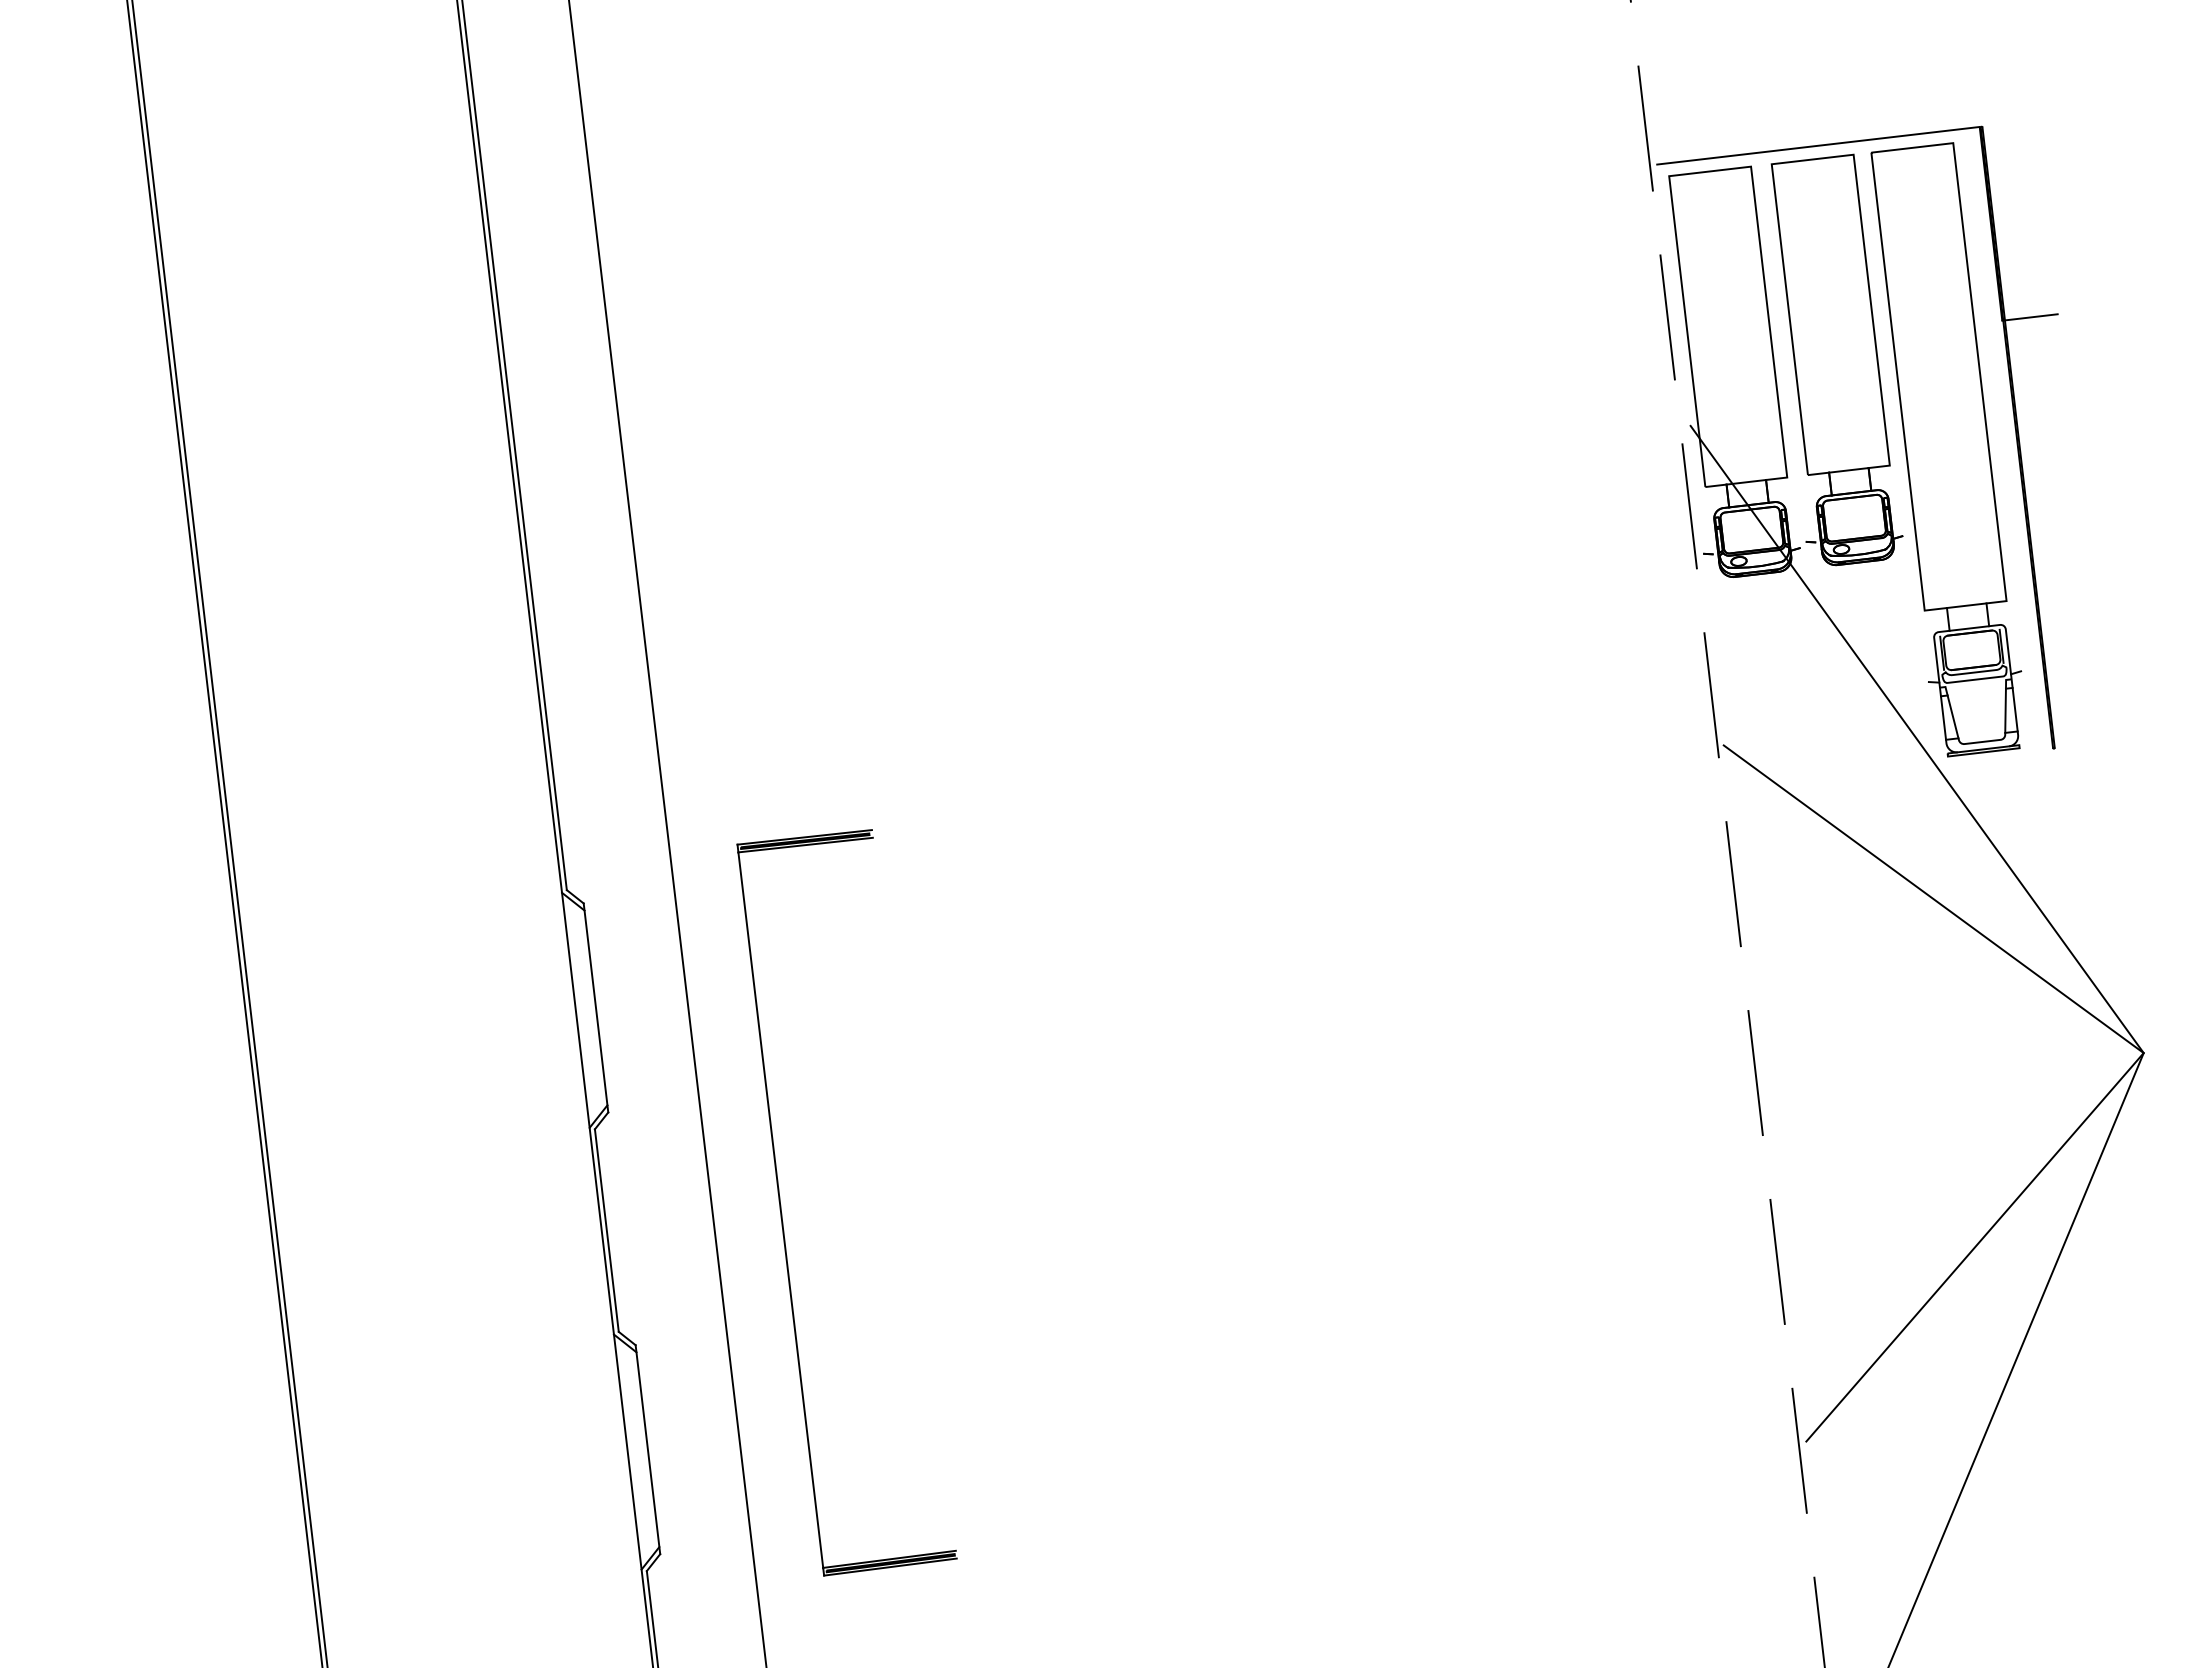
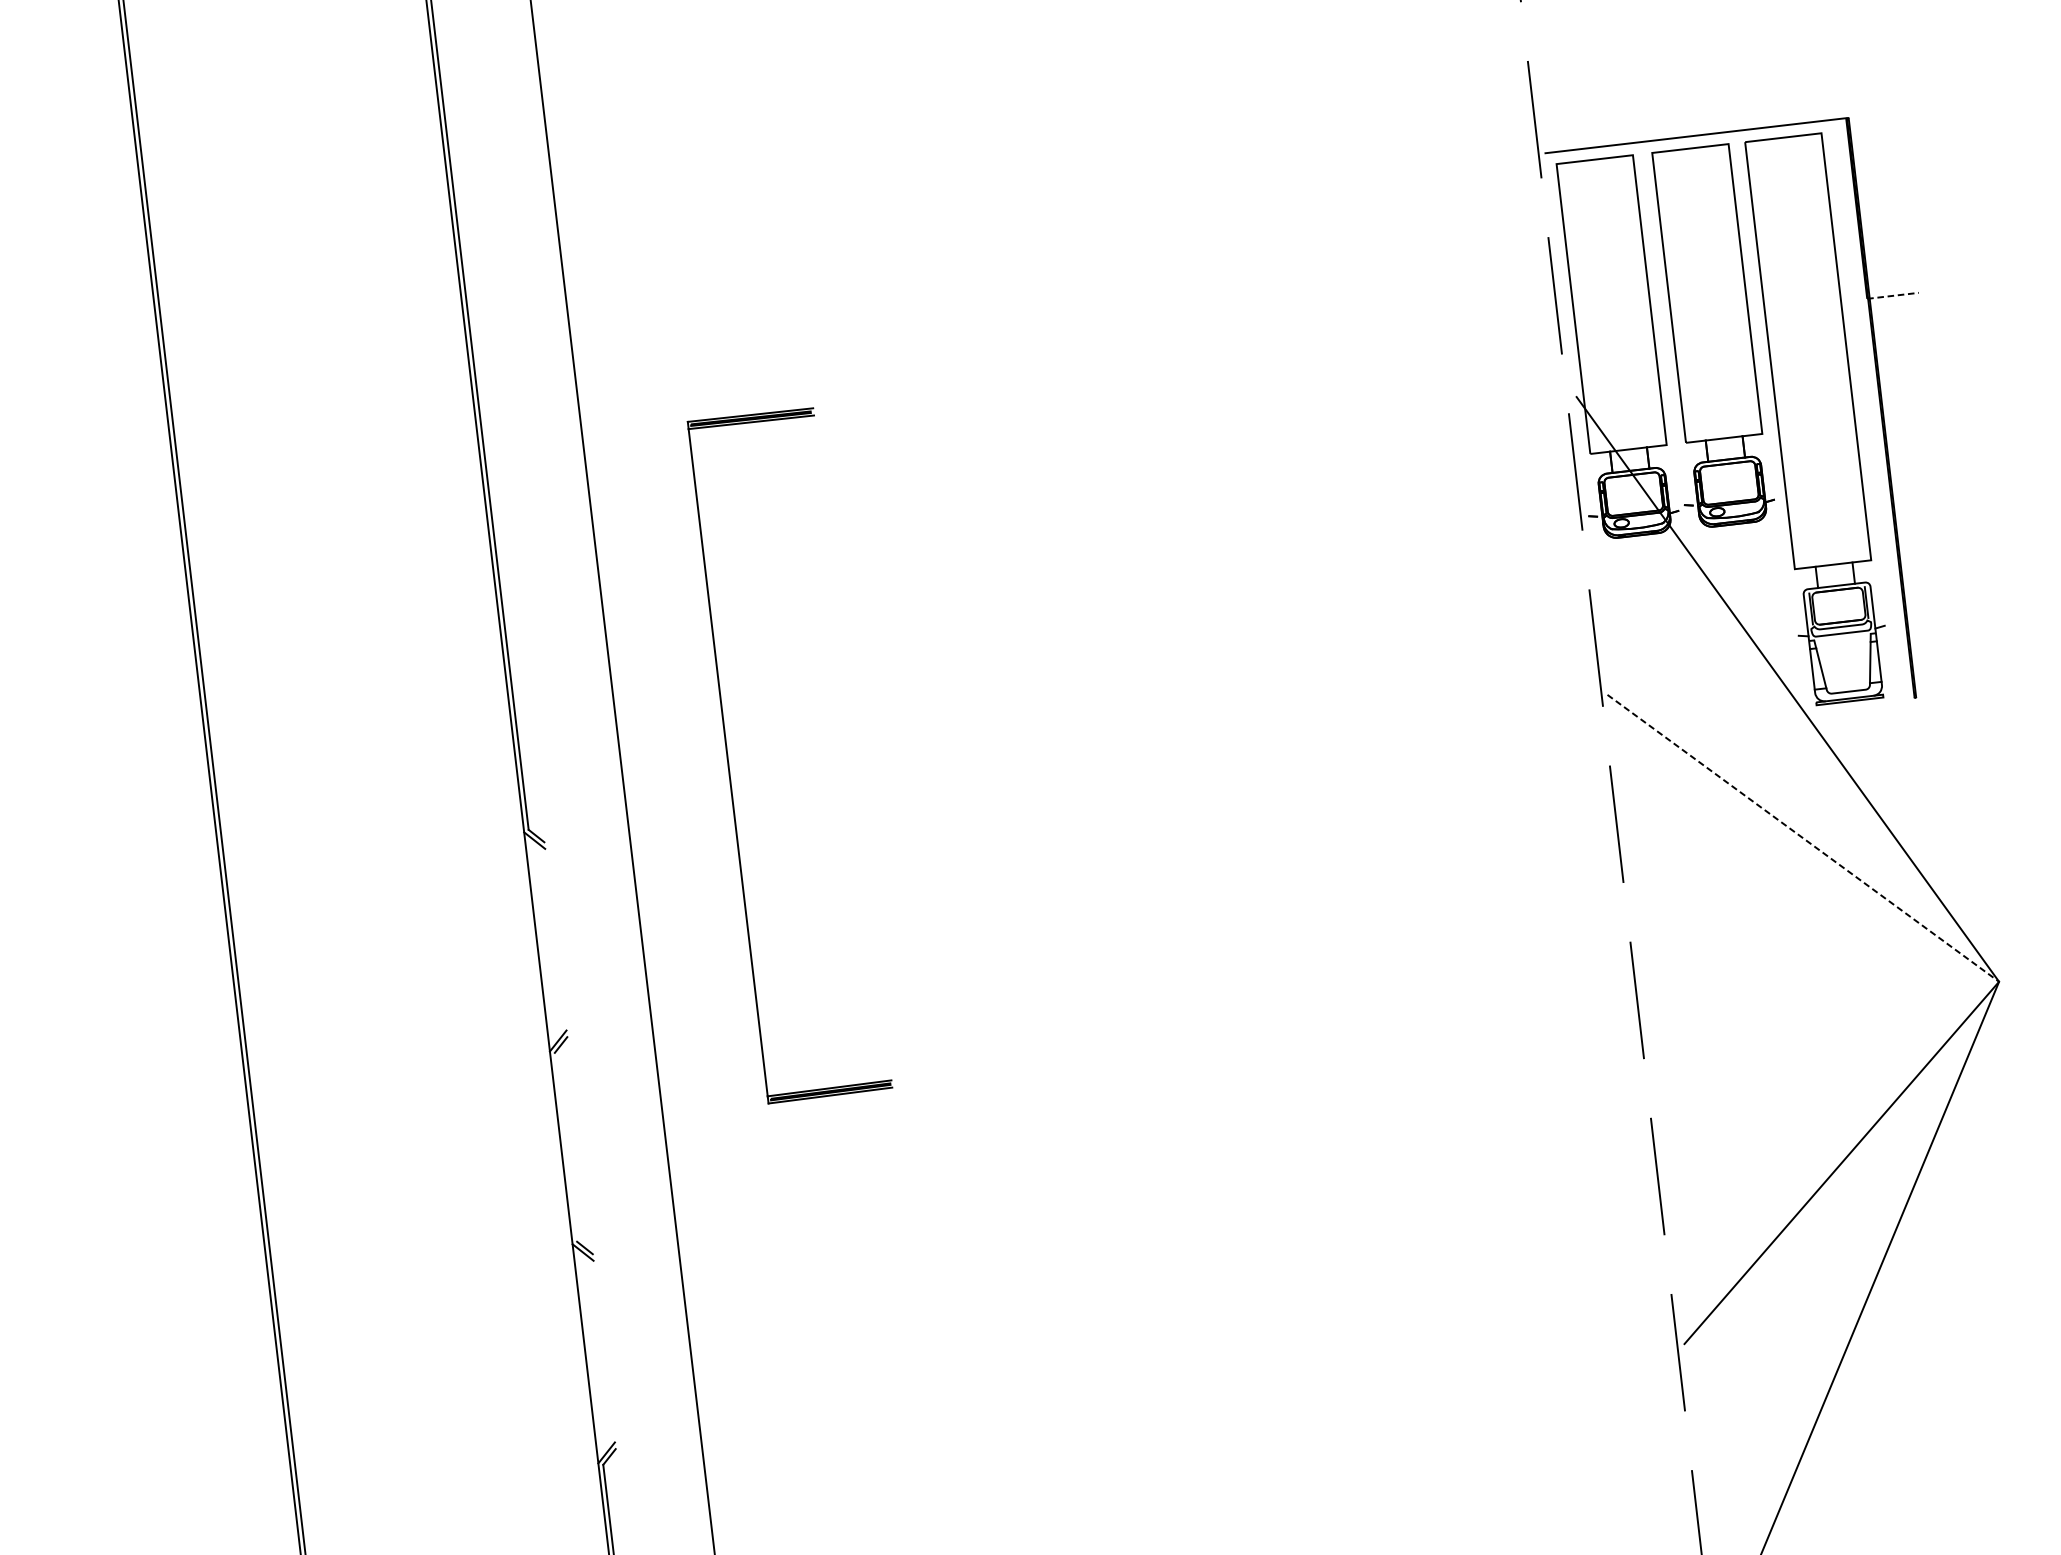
line: (2030, 317) -> (1893, 295), solid -> dashed
line: (1934, 899) -> (1804, 838), solid -> dashed
line: (595, 1007) -> (555, 939), removed
part: (782, 1213) -> (729, 765), moved
line: (606, 1230) -> (565, 1147), removed
line: (647, 1449) -> (603, 1351), removed

